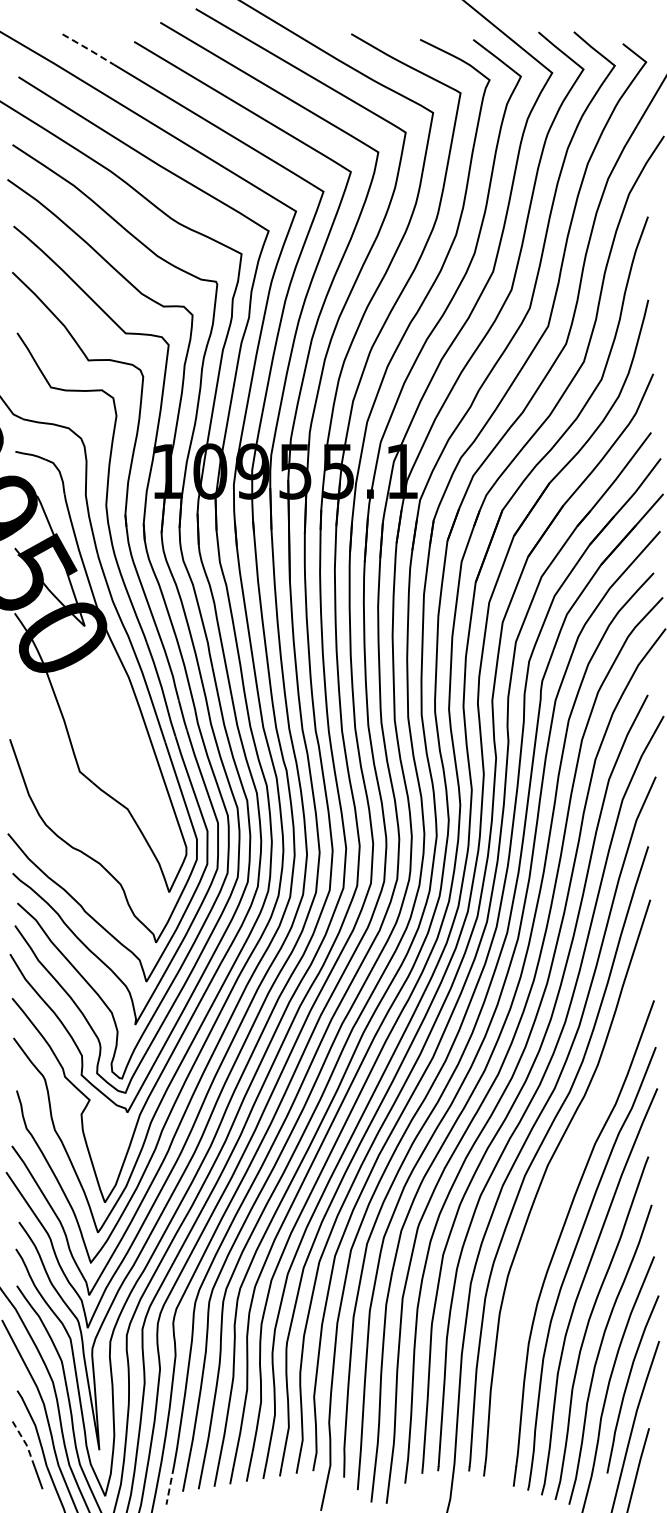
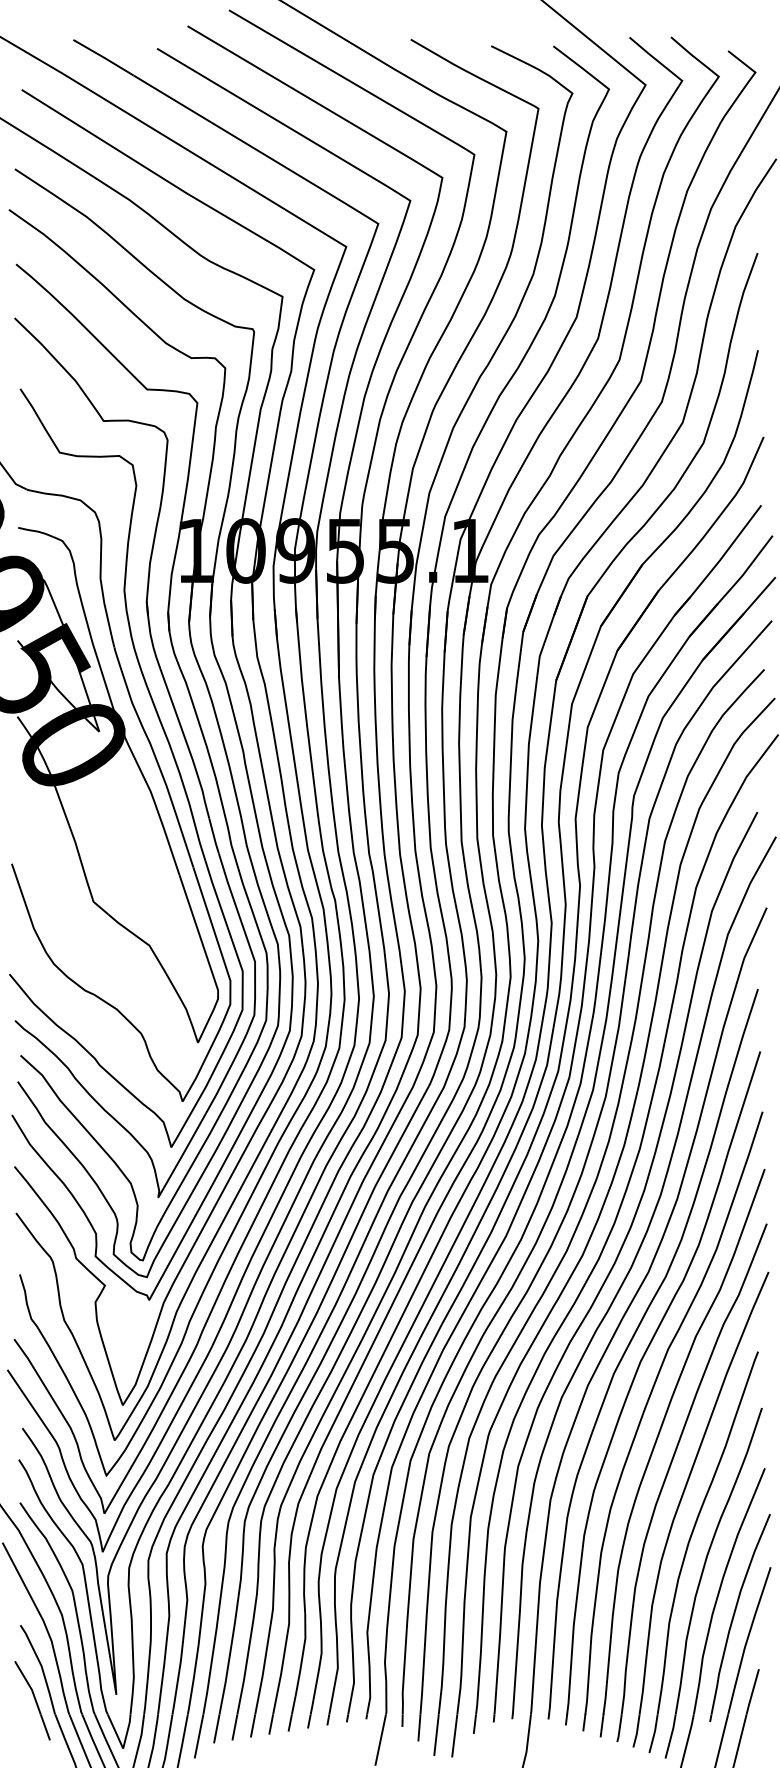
line: (89, 49) -> (104, 57), dashed -> solid
part: (551, 1209) -> (644, 1413), added
line: (25, 1443) -> (30, 1686), dashed -> solid
line: (170, 1486) -> (199, 1737), dashed -> solid

